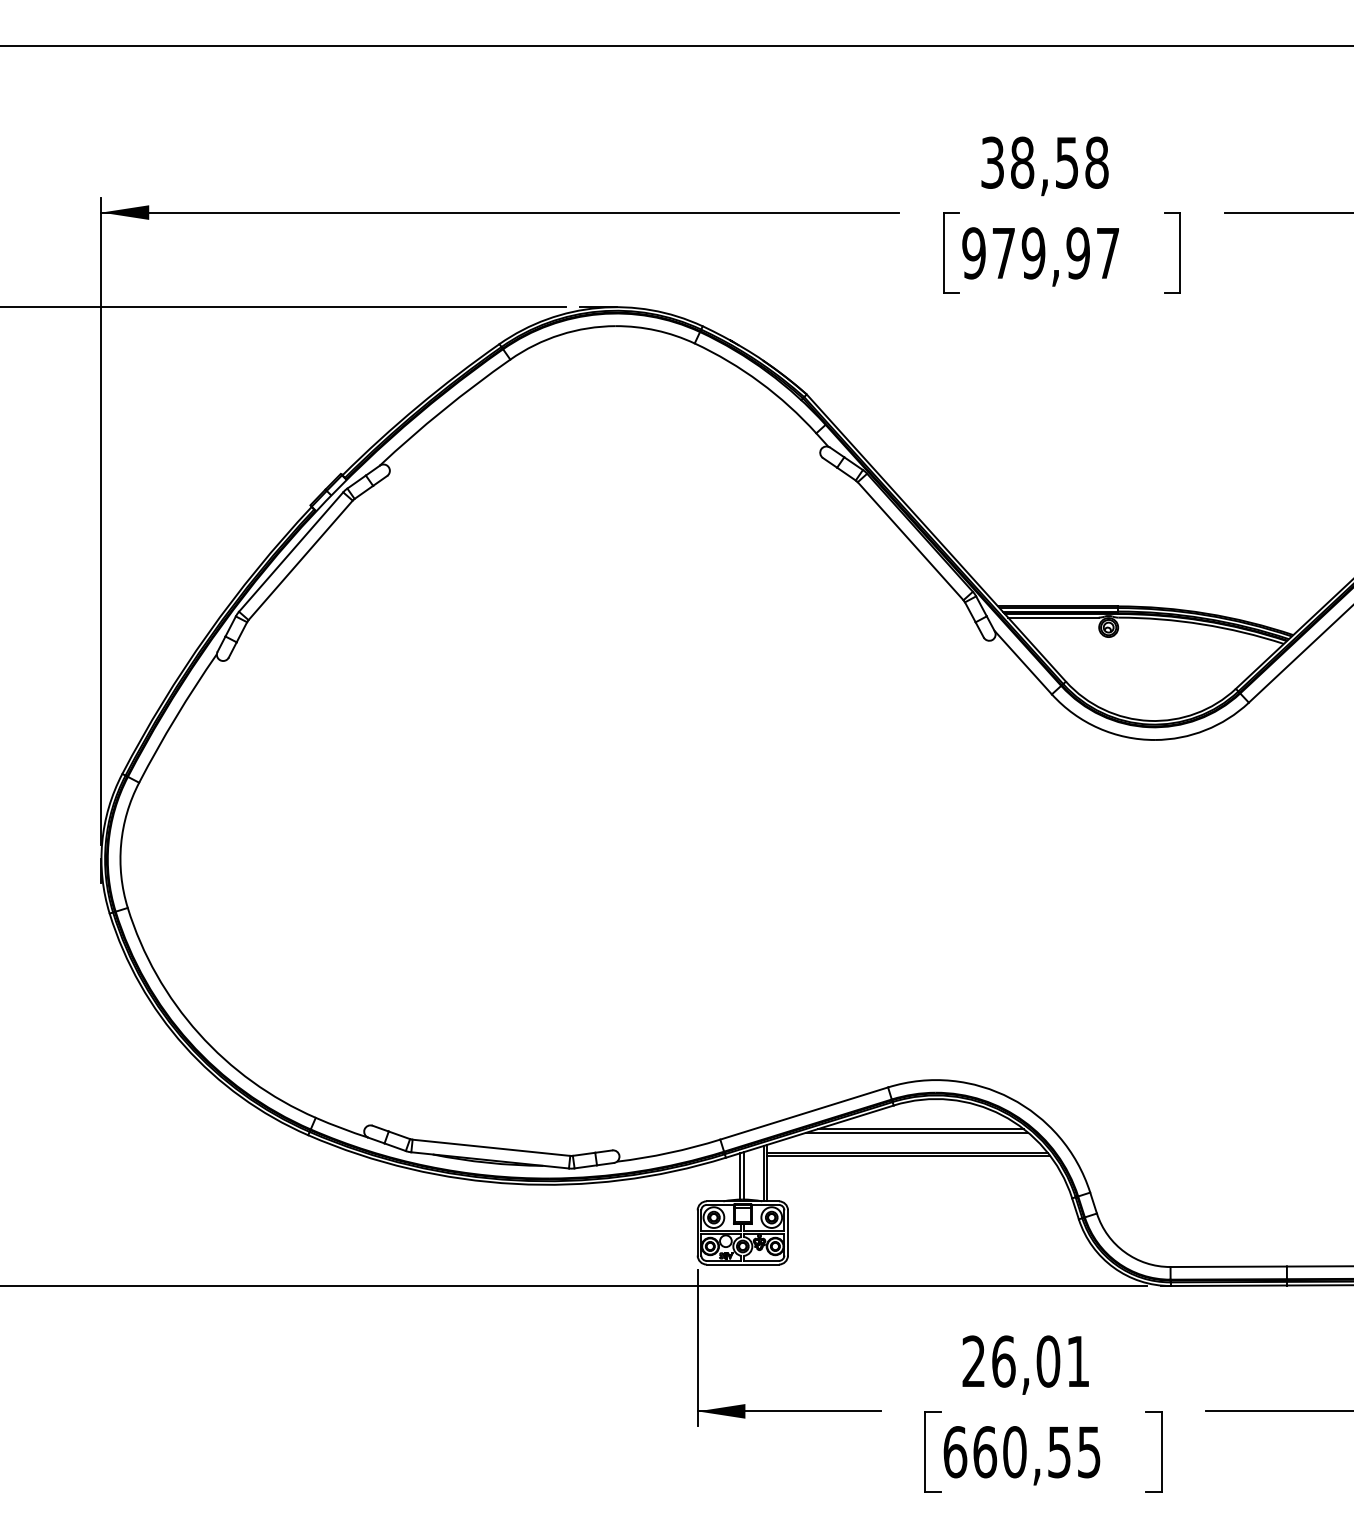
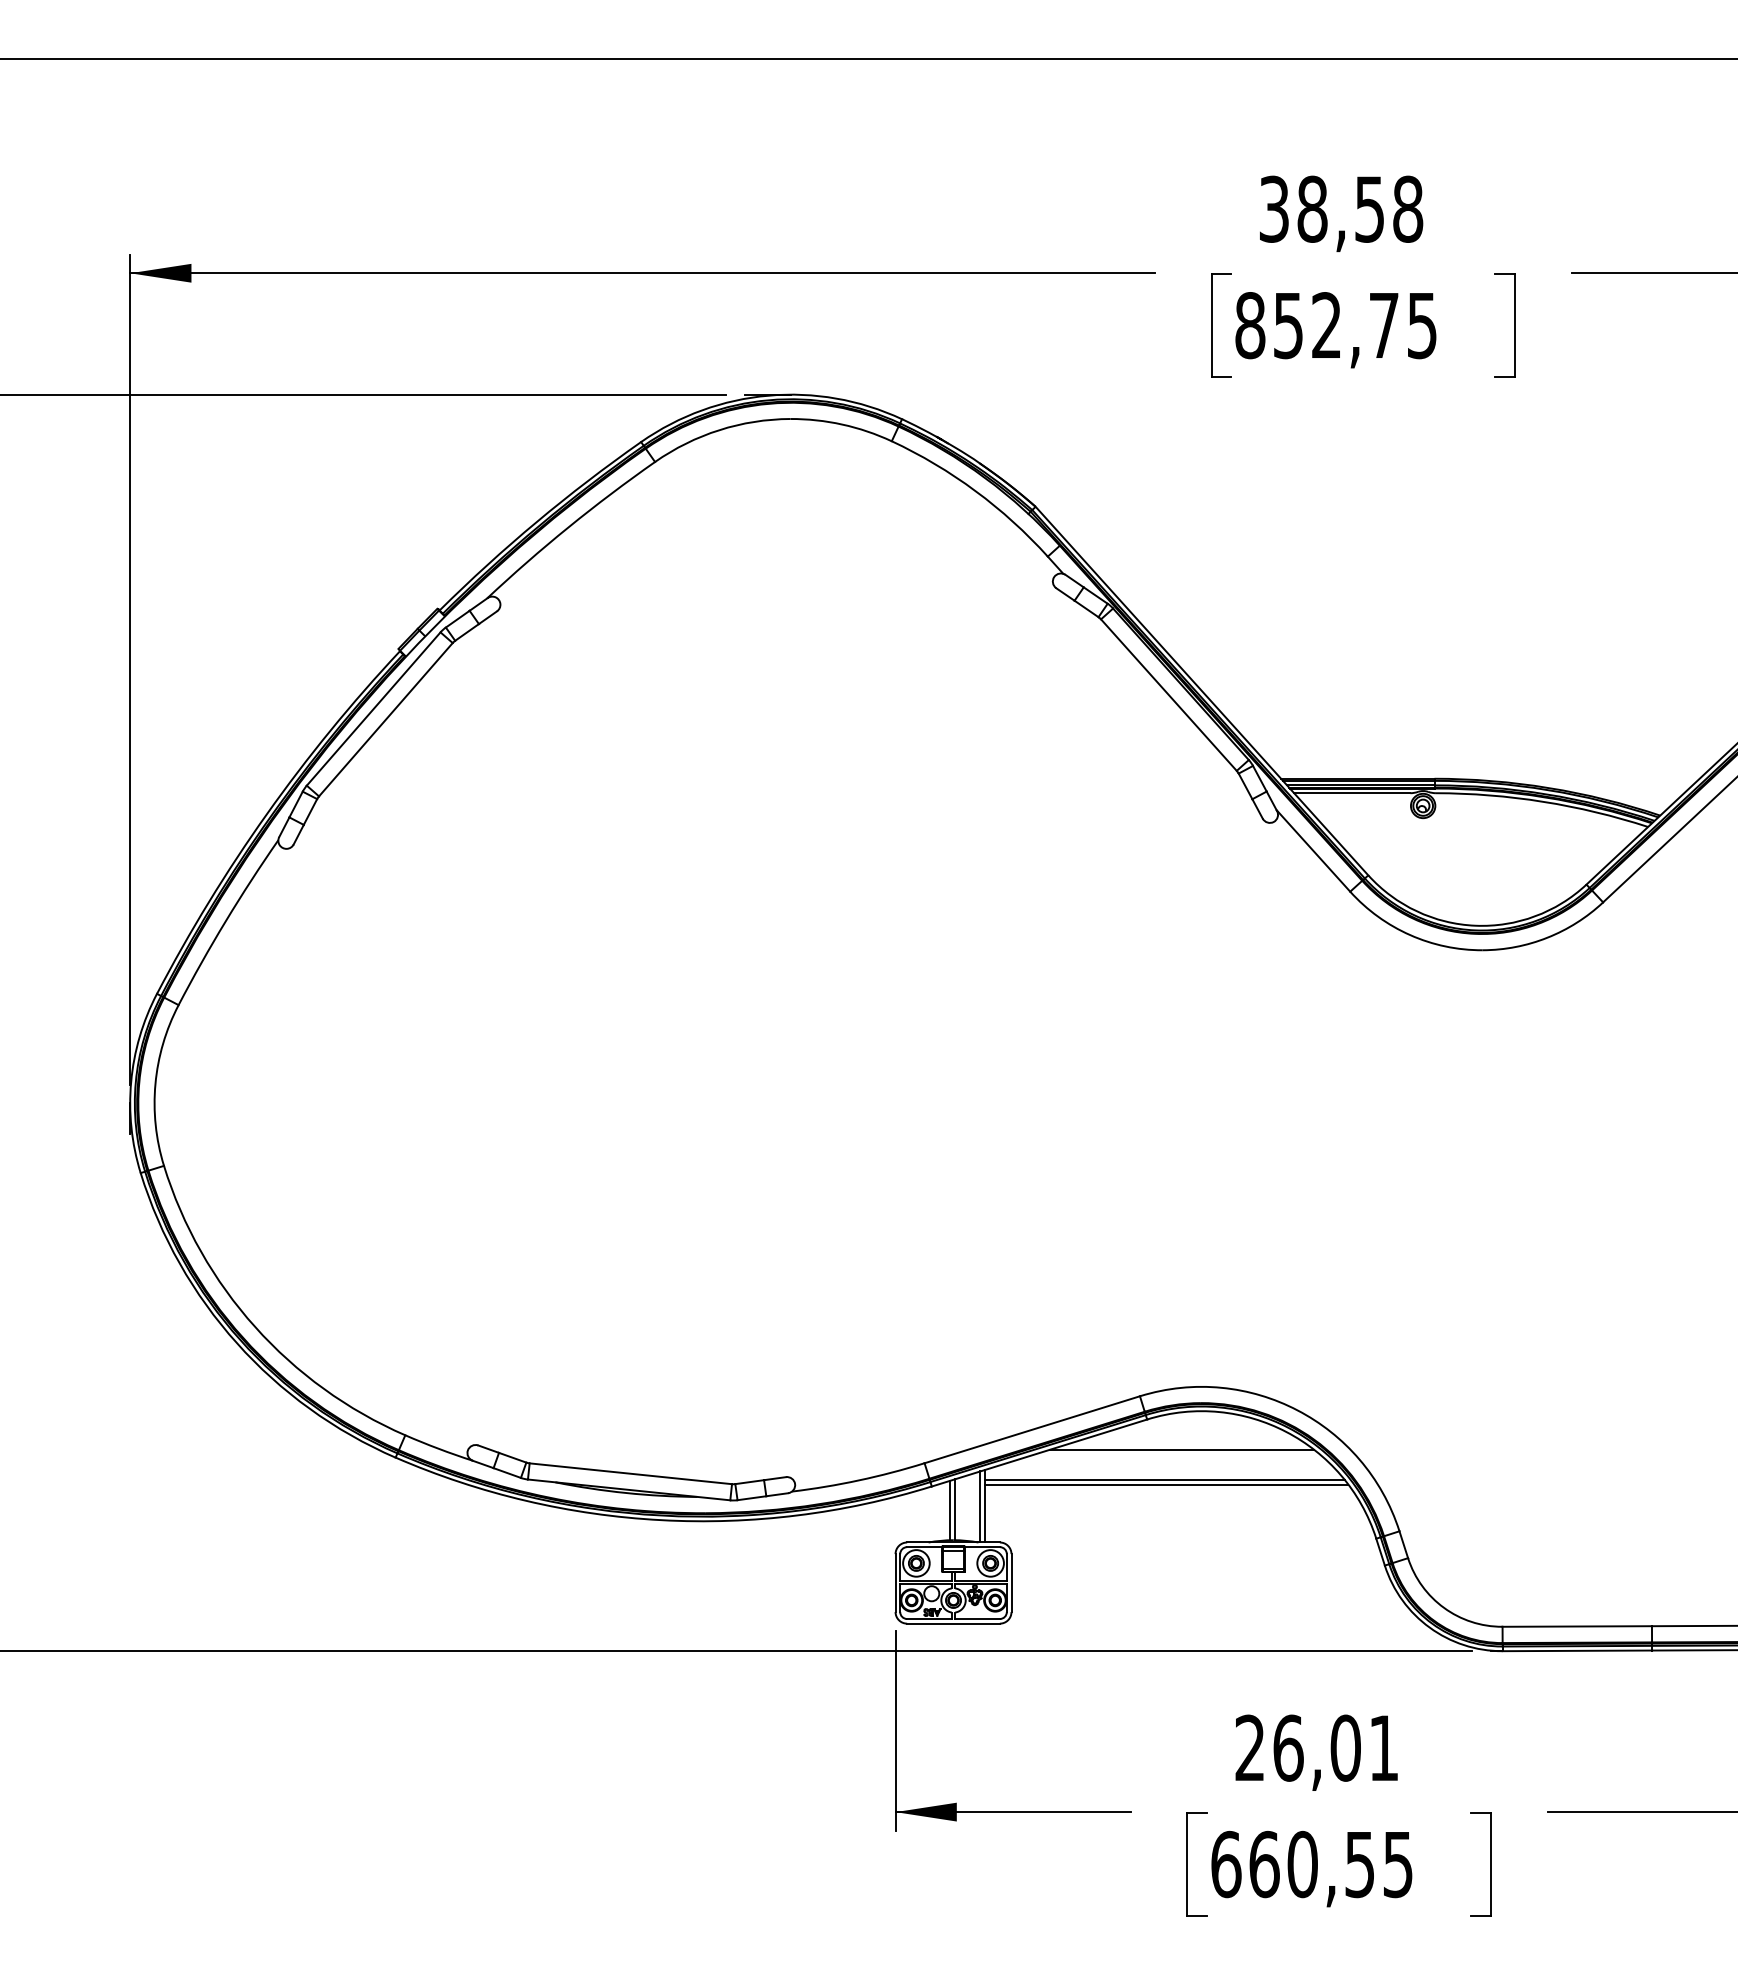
text: (1040, 253) -> (1335, 325), 979,97 -> 852,75
line: (917, 1132) -> (1177, 1454), removed

